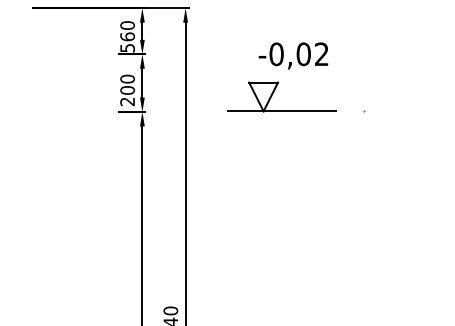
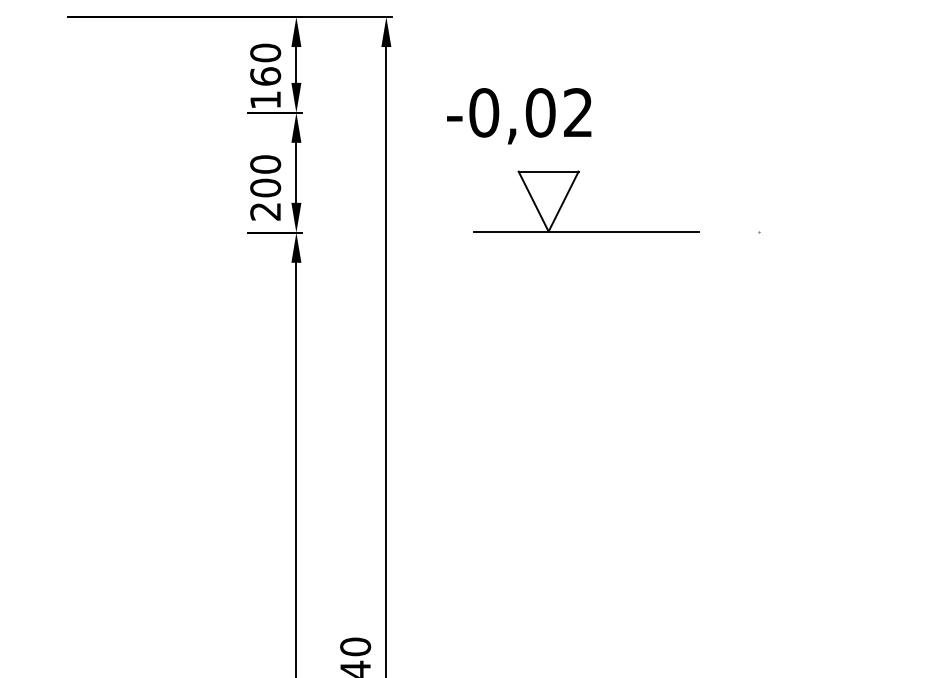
text: (127, 48) -> (265, 100), 560 -> 160
text: (293, 55) -> (519, 115), moved

